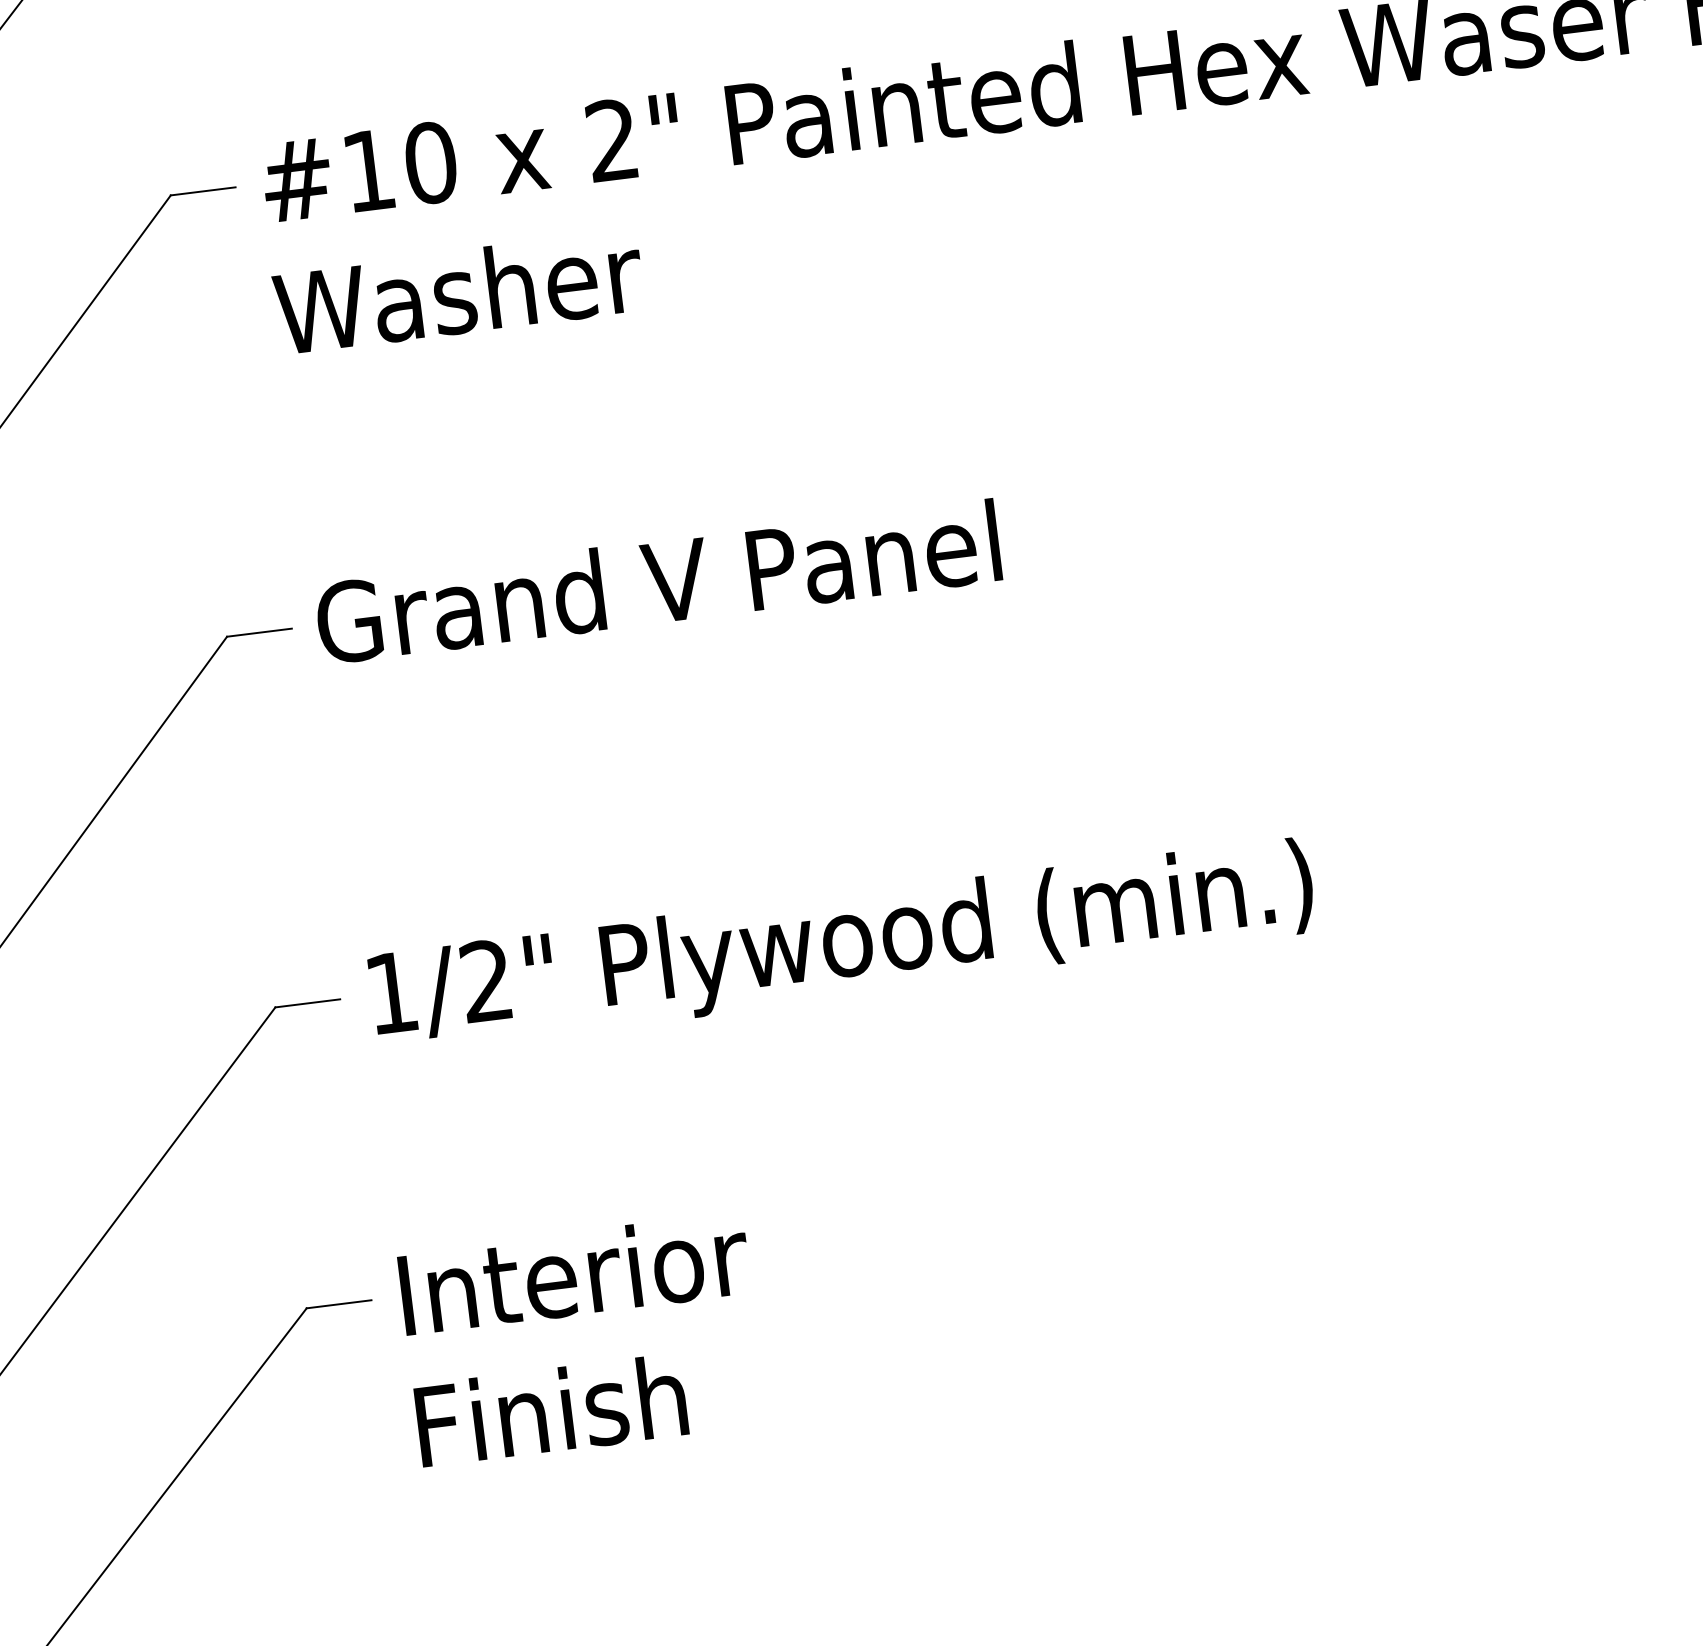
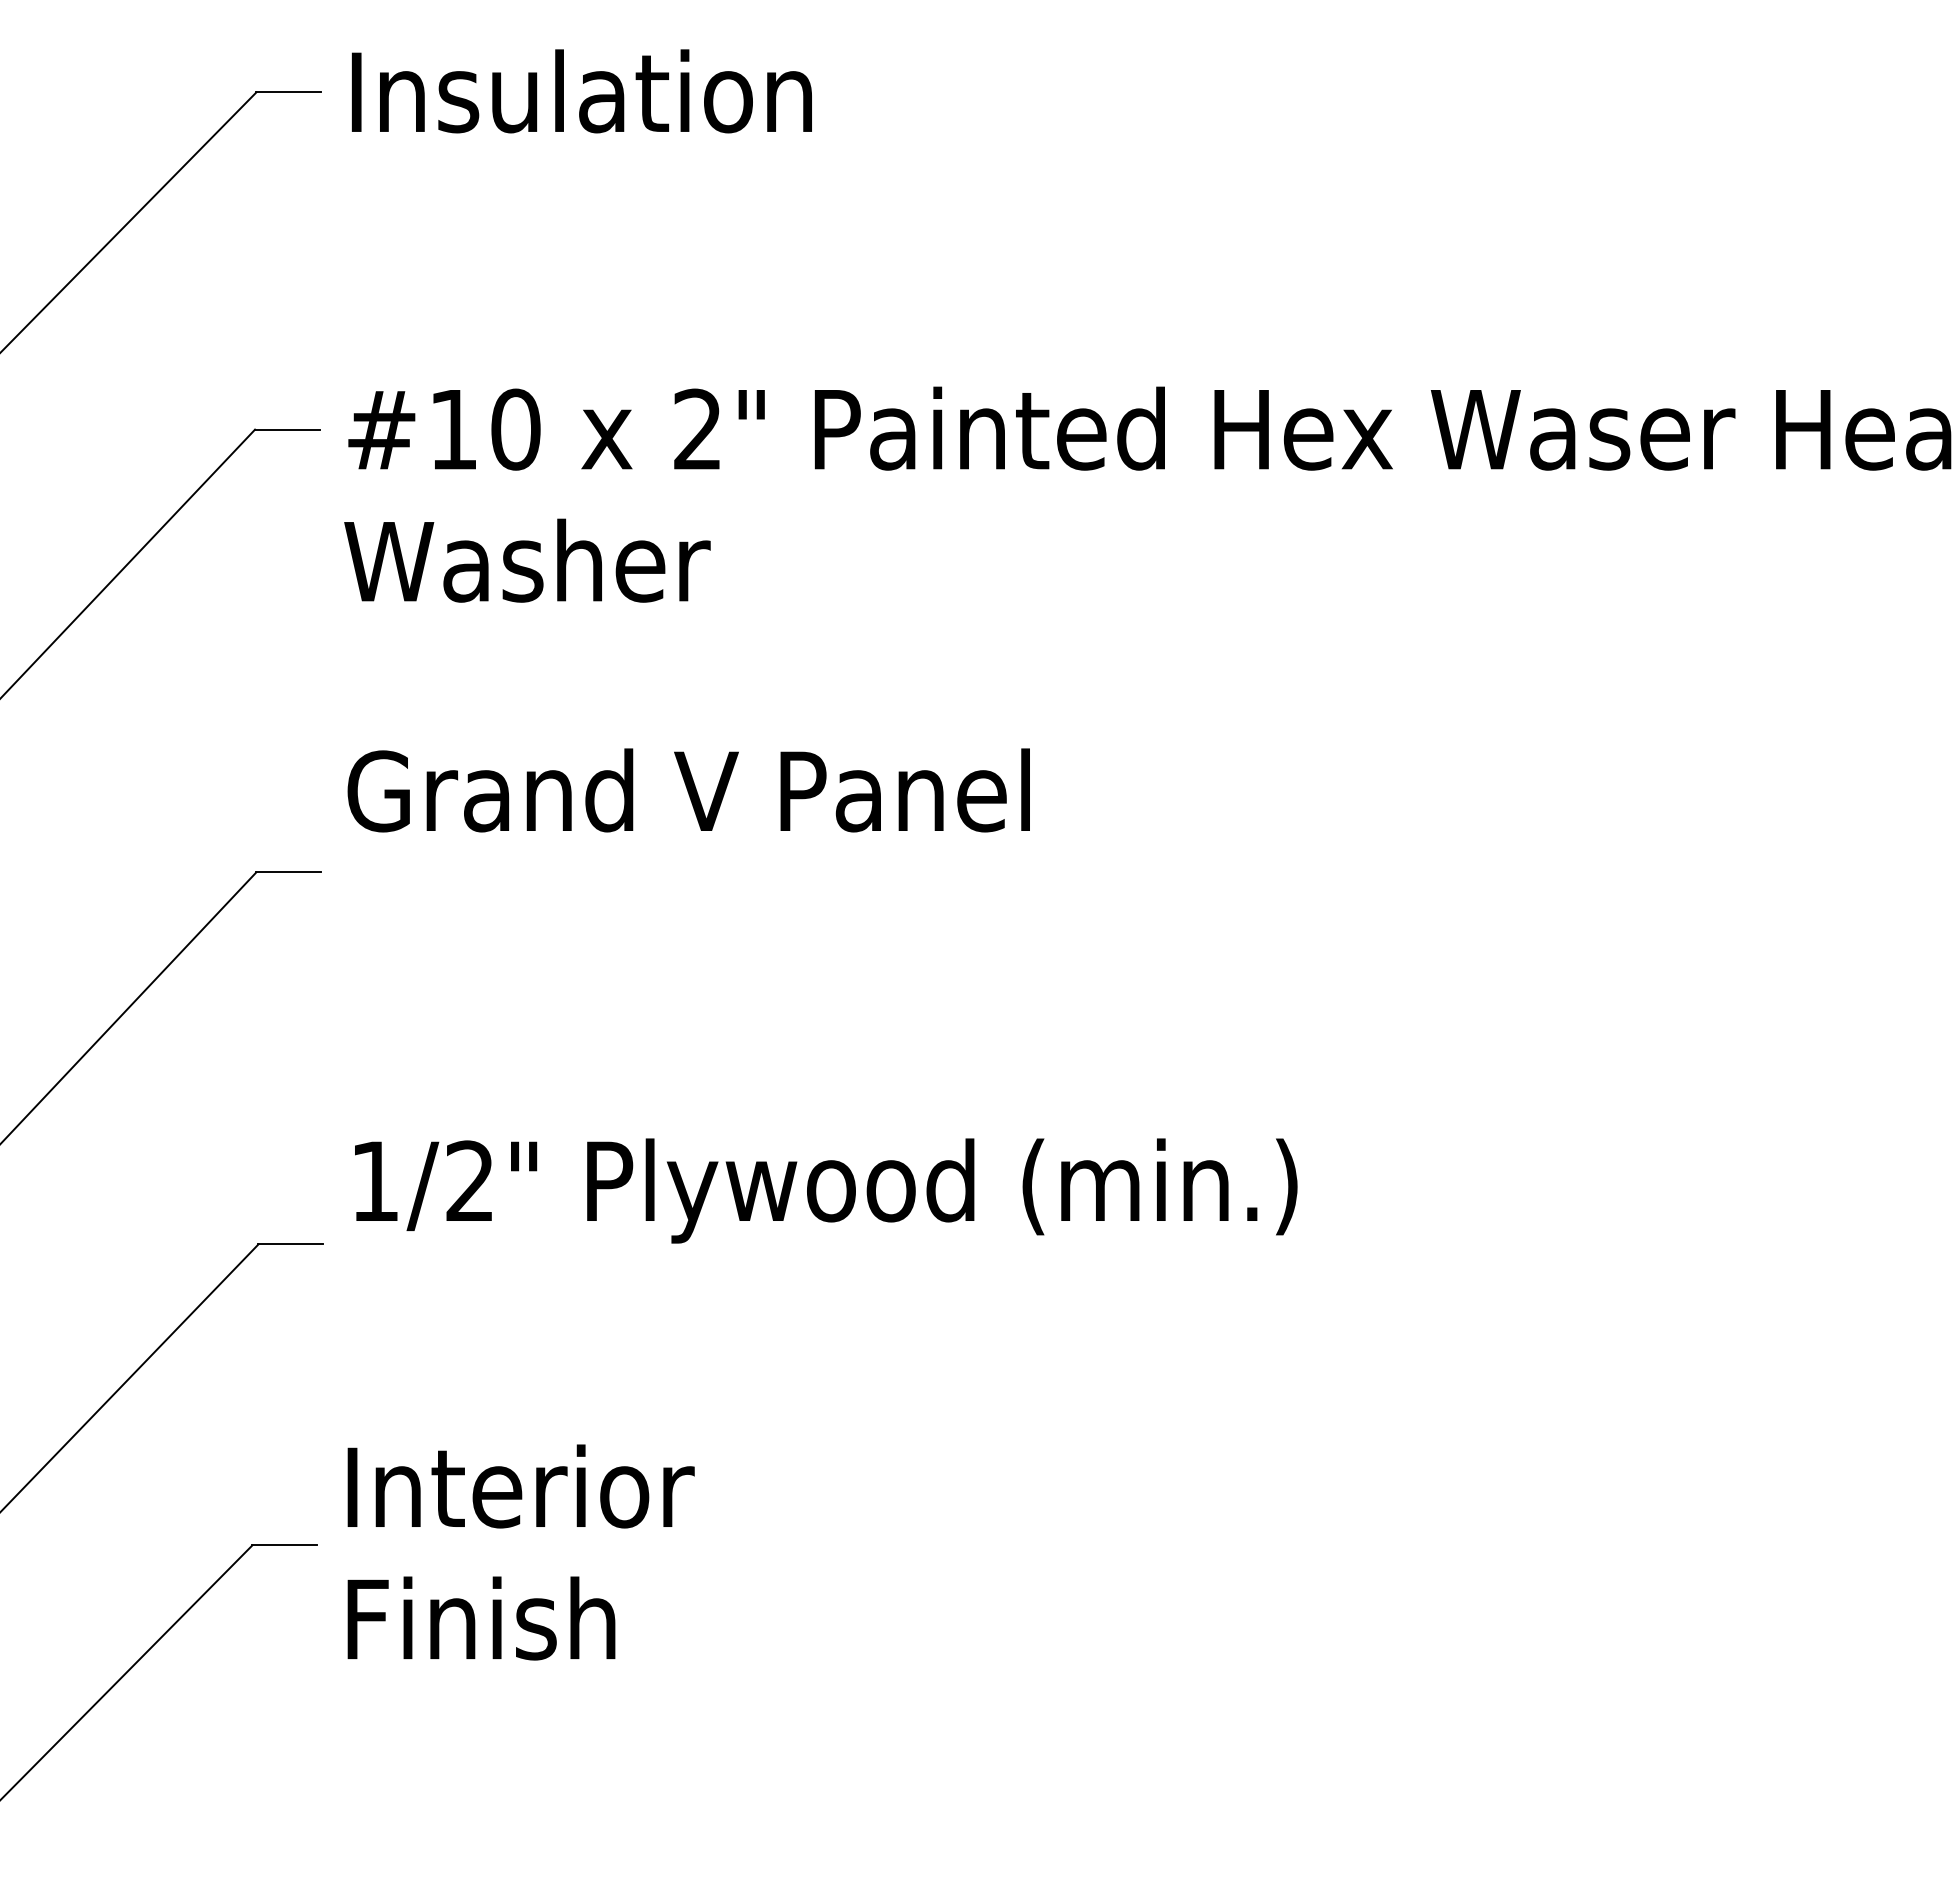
text: (657, 582) -> (688, 790), moved
text: (842, 945) -> (826, 1190), moved
text: (582, 1339) -> (520, 1552), moved

